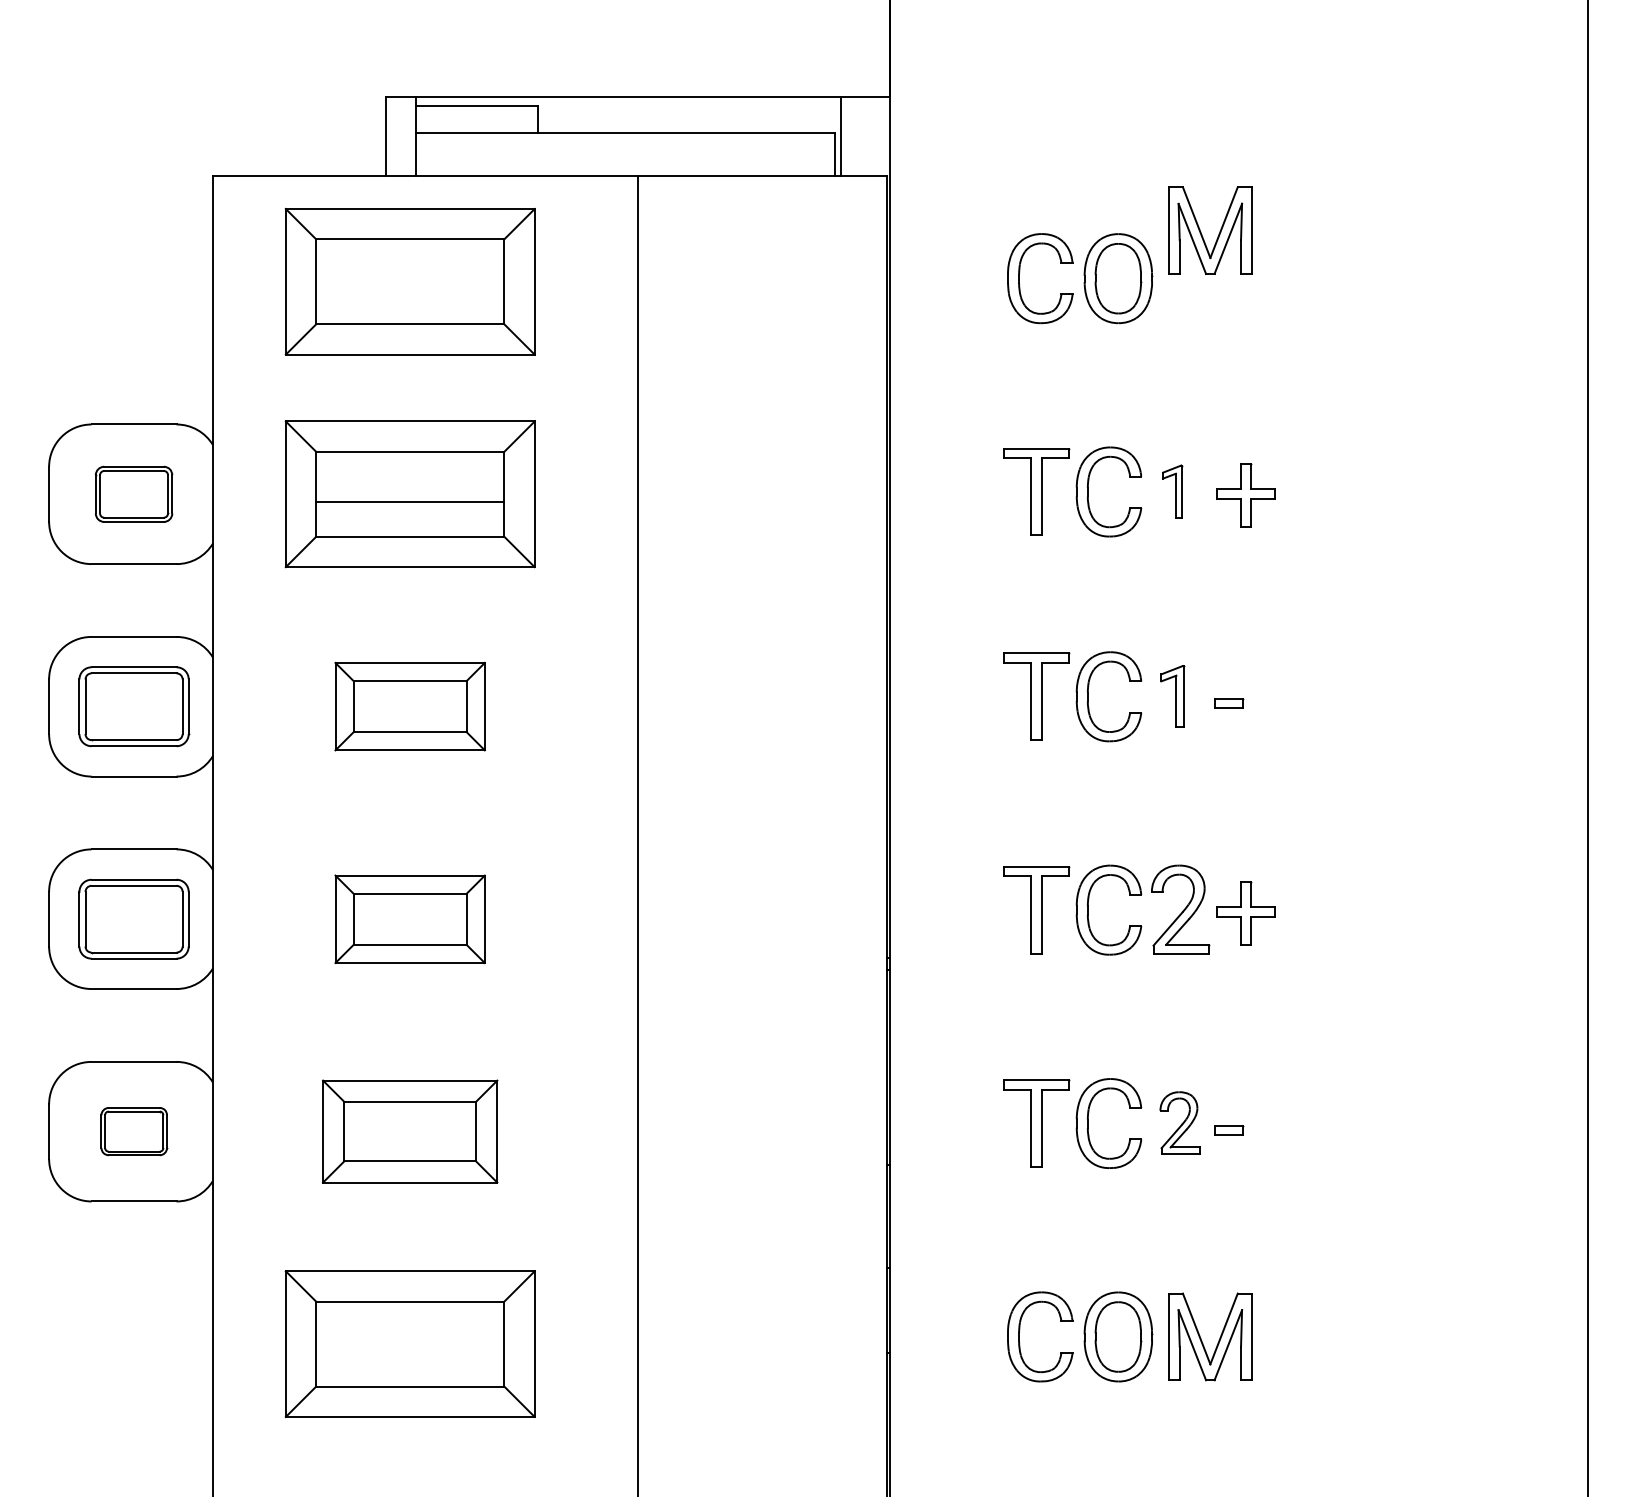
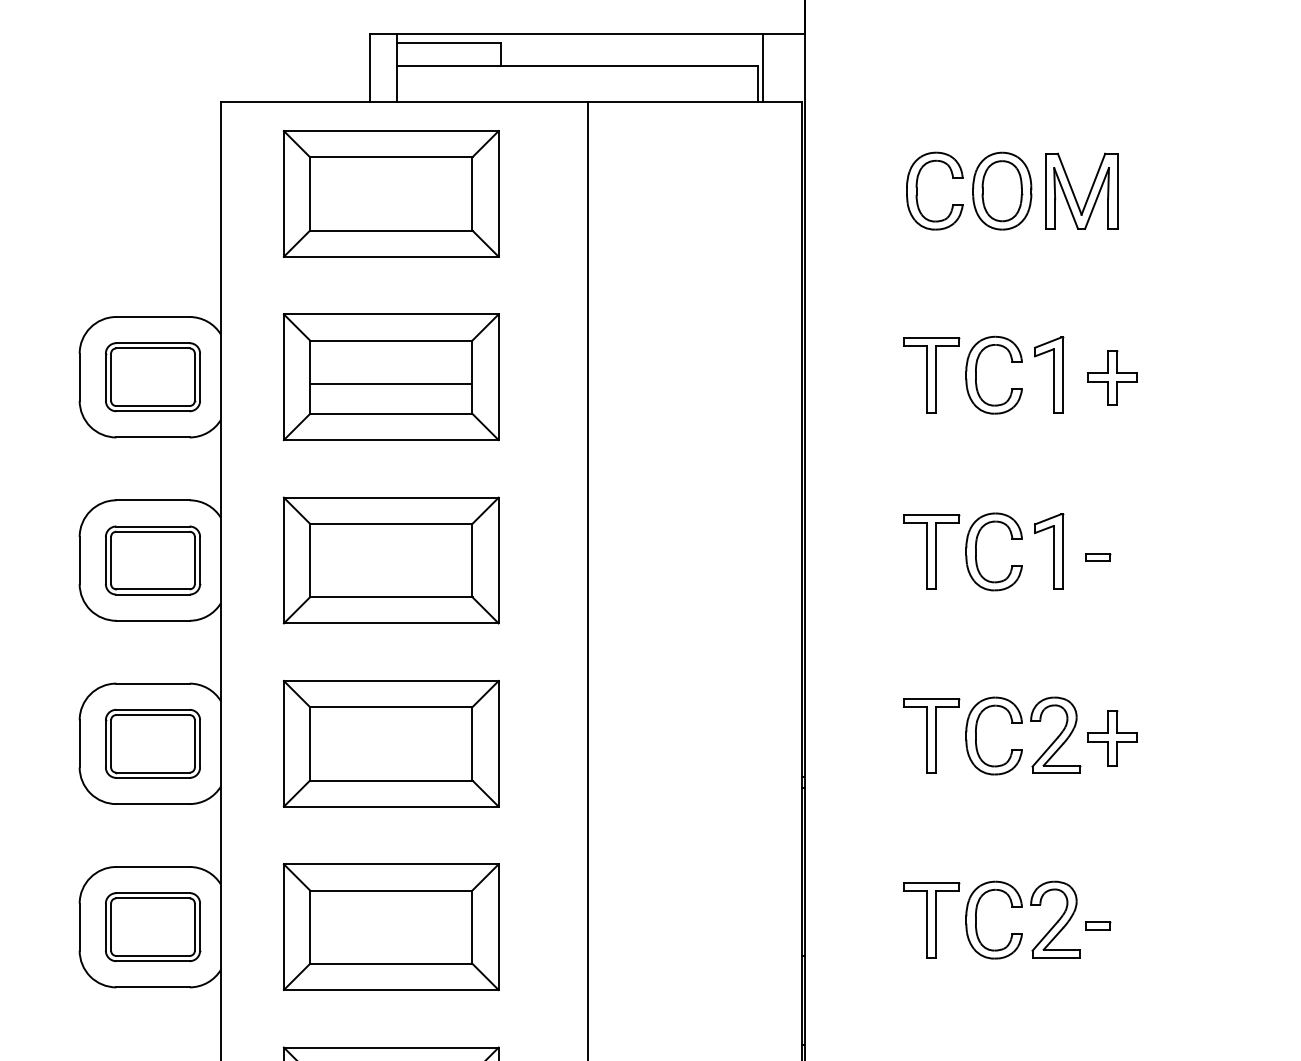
part: (1218, 233) -> (1088, 193), moved
part: (1172, 491) -> (1048, 374), size x1.67
part: (133, 494) -> (152, 377), size x1.43
part: (1172, 696) -> (1048, 551), size x1.43
part: (409, 706) -> (390, 560), size x1.67
part: (409, 919) -> (390, 744), size x1.67
part: (1180, 1122) -> (1055, 919), size x1.43
part: (134, 1131) -> (153, 927), size x1.67
part: (409, 1131) -> (390, 927), size x1.43

